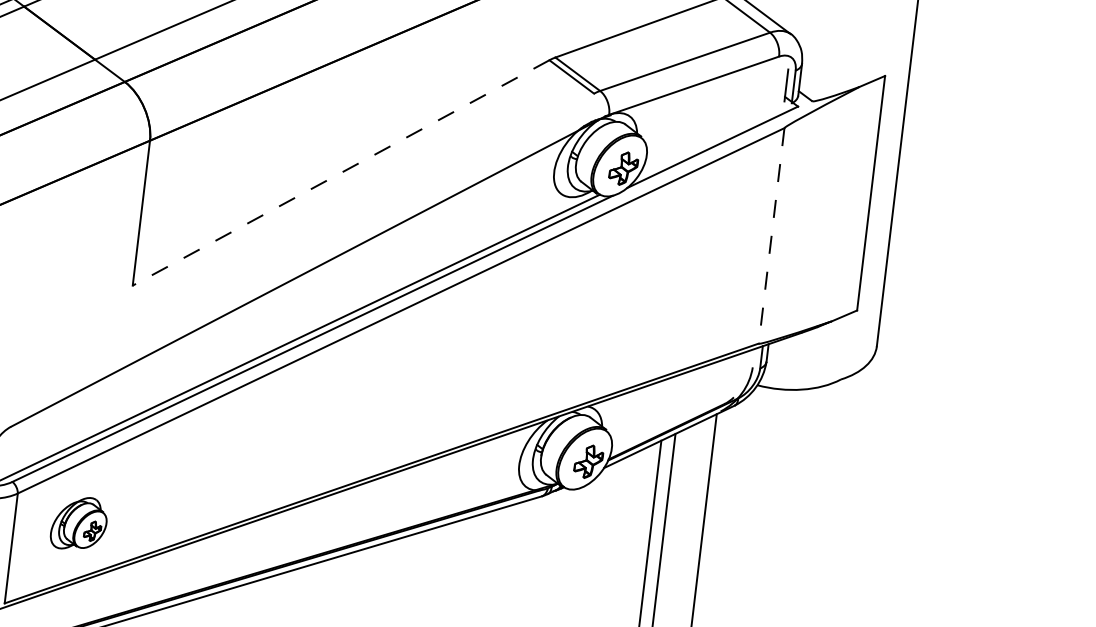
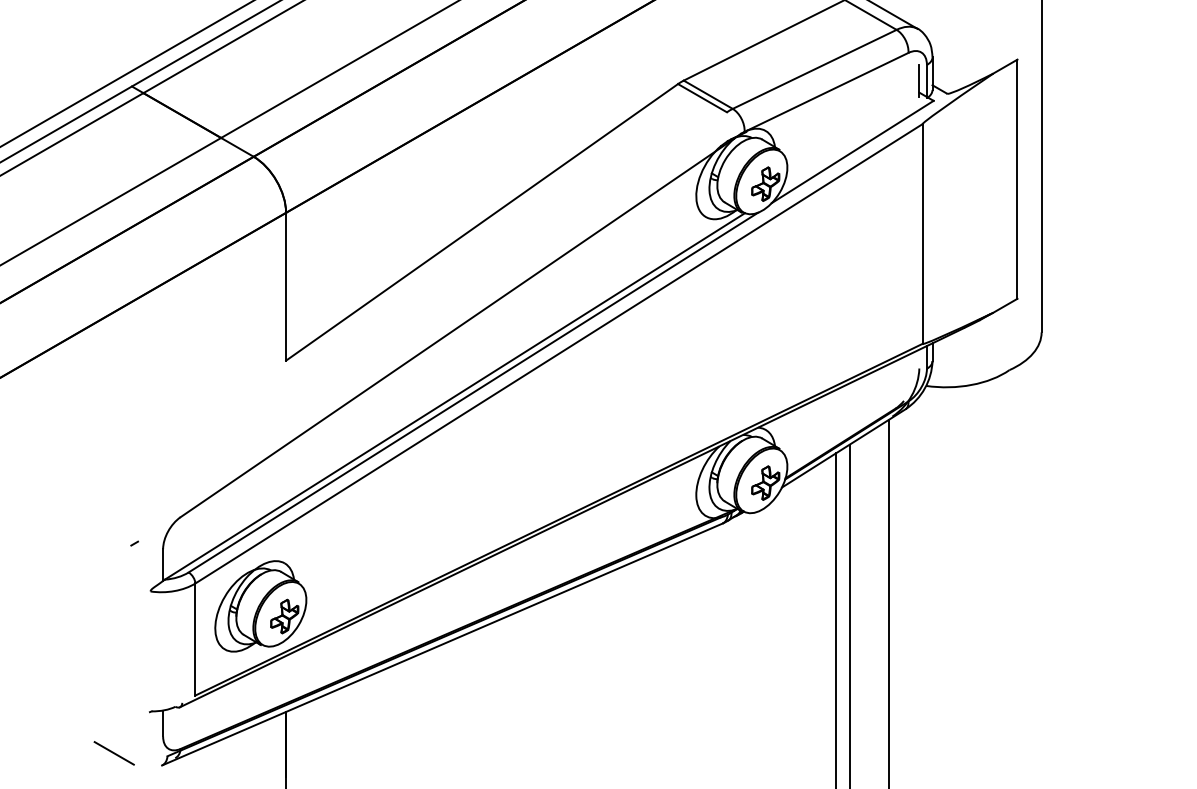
line: (341, 173) -> (482, 222), dashed -> solid
line: (771, 236) -> (922, 234), dashed -> solid
part: (78, 523) -> (260, 606), size x1.67

